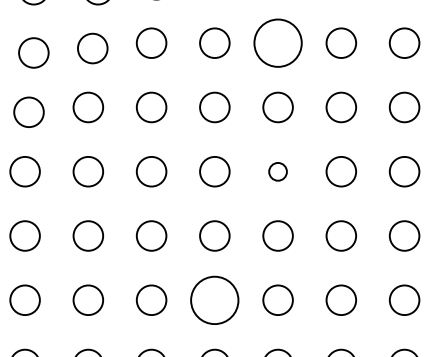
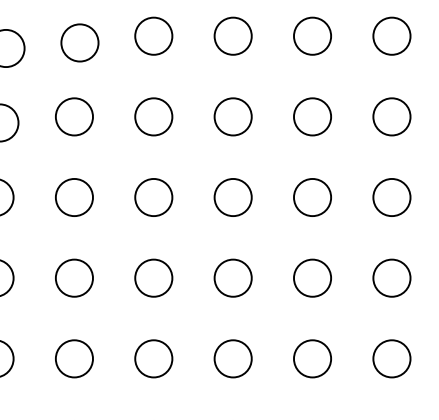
circle: (277, 43) -> (311, 36), size x0.62
circle: (277, 171) -> (311, 197), size x1.67
circle: (214, 299) -> (232, 357), size x0.62

